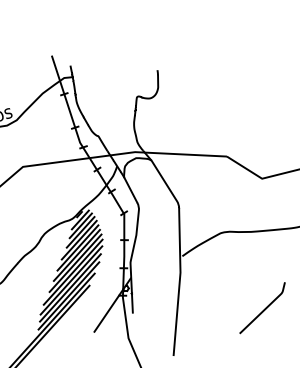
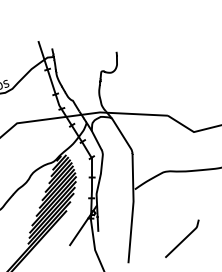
curve: (264, 307) -> (183, 238), moved

